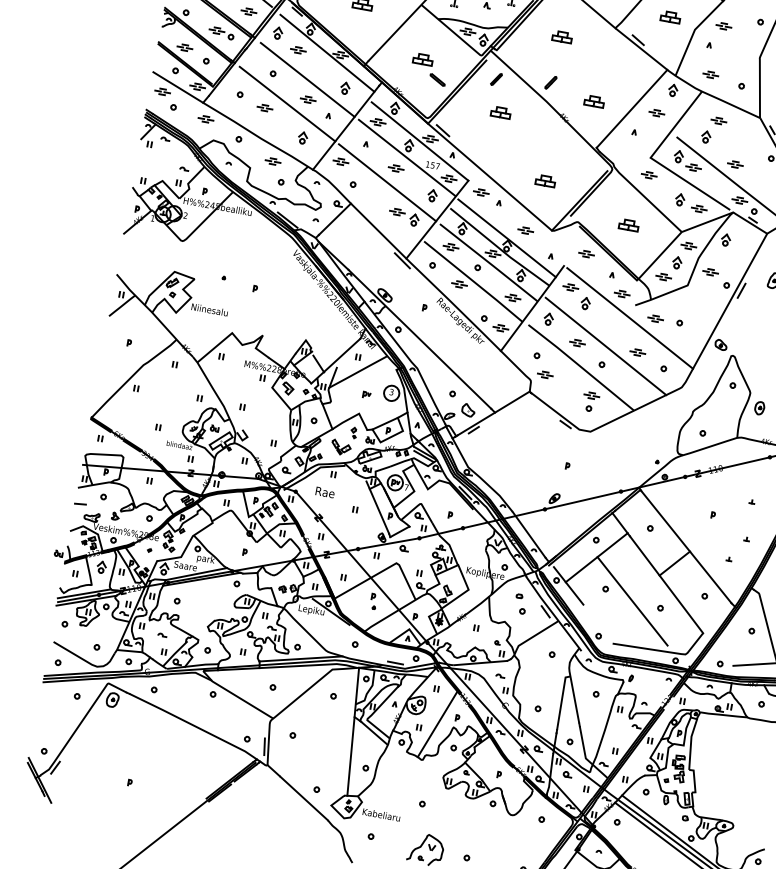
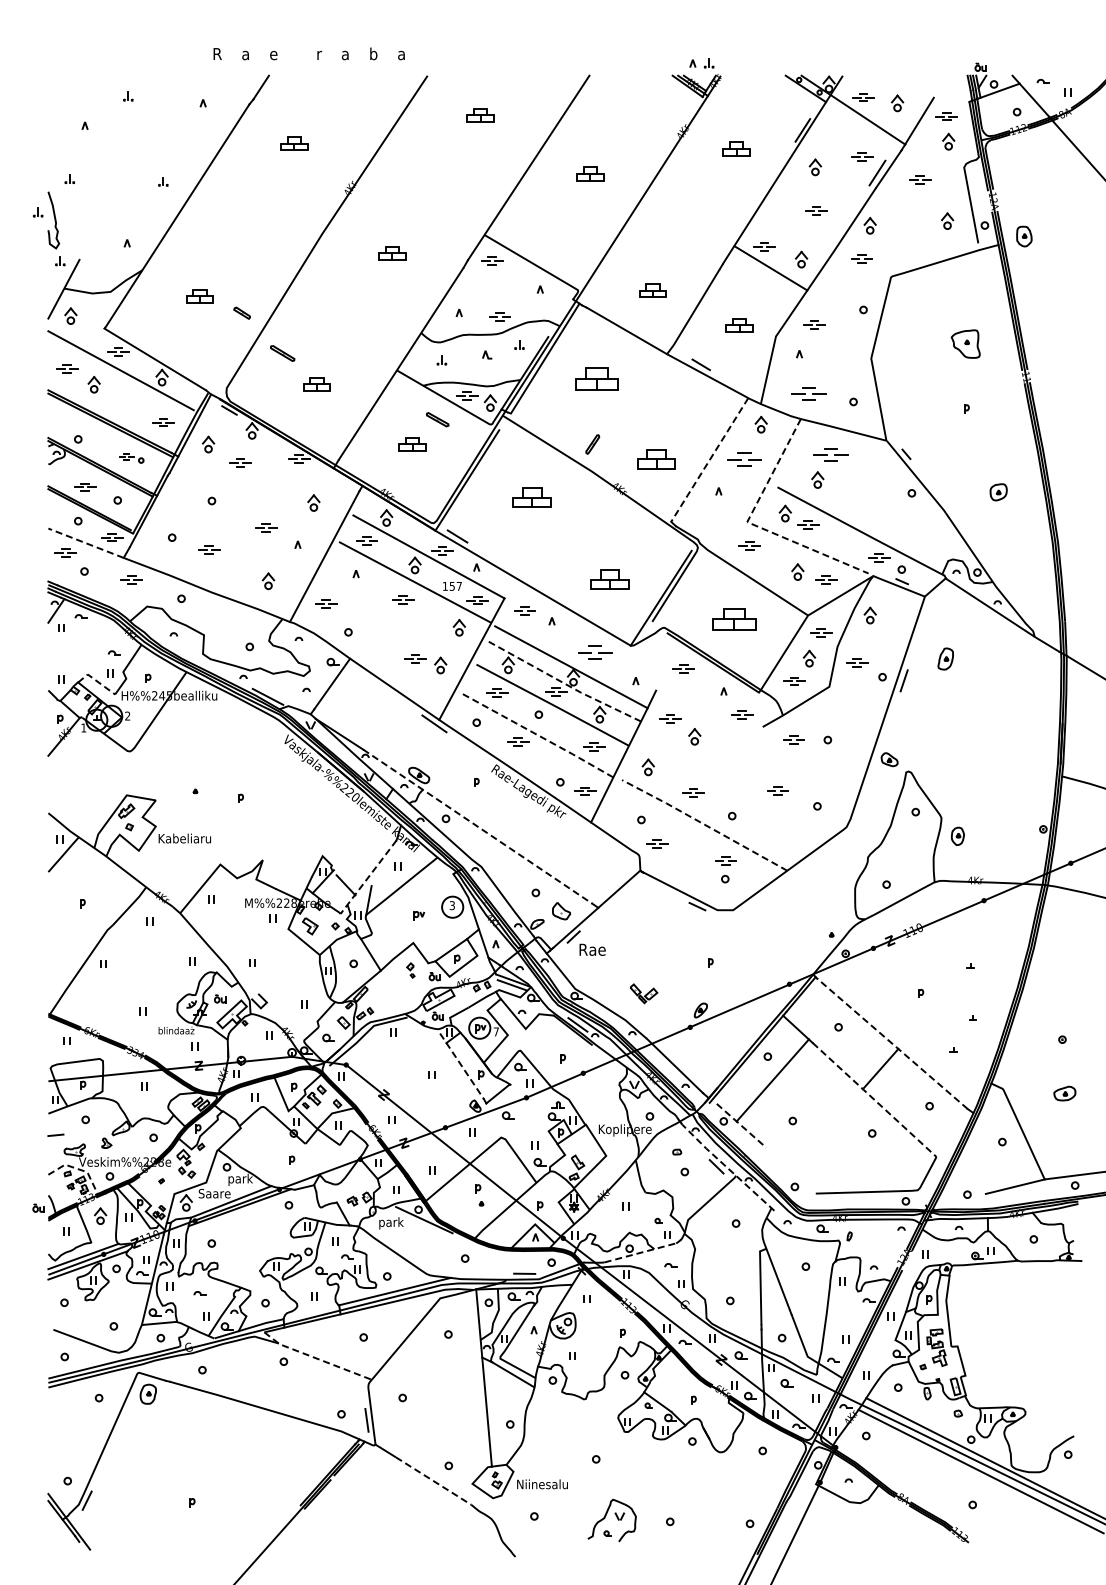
part: (221, 33) -> (131, 458), size x0.7
part: (561, 37) -> (596, 379), size x1.6
line: (327, 53) -> (280, 459), removed
part: (710, 74) -> (808, 393), size x1.6
line: (307, 79) -> (260, 500), removed
part: (437, 79) -> (437, 419), moved
part: (496, 79) -> (517, 453), removed
line: (177, 87) -> (85, 543), solid -> dashed
part: (594, 101) -> (656, 459), size x1.4
line: (287, 103) -> (238, 538), removed
line: (631, 109) -> (709, 460), solid -> dashed
part: (500, 112) -> (531, 497), size x1.4
part: (656, 113) -> (744, 459), size x1.6
part: (719, 120) -> (831, 454), size x1.6
line: (654, 160) -> (753, 524), solid -> dashed
part: (273, 161) -> (233, 620), removed
part: (735, 164) -> (864, 509), removed
part: (545, 180) -> (609, 579), size x1.4
line: (387, 182) -> (394, 620), removed
line: (167, 186) -> (95, 680), solid -> dashed
part: (629, 225) -> (734, 619), size x1.6
part: (525, 230) -> (594, 651), size x1.6
line: (499, 248) -> (563, 682), solid -> dashed
line: (474, 281) -> (537, 734), solid -> dashed
text: (210, 310) -> (185, 838), Niinesalu -> Kabeliaru
line: (629, 318) -> (758, 746), removed
line: (420, 339) -> (478, 826), solid -> dashed
line: (605, 345) -> (732, 789), removed
line: (335, 361) -> (368, 877), solid -> dashed
line: (580, 366) -> (703, 824), solid -> dashed
part: (341, 447) -> (644, 993), moved
text: (325, 492) -> (592, 949), moved
line: (378, 507) -> (462, 1066), solid -> dashed
line: (92, 531) -> (79, 1169), solid -> dashed
line: (686, 546) -> (892, 1043), solid -> dashed
line: (667, 585) -> (875, 1100), solid -> dashed
line: (568, 586) -> (741, 1126), solid -> dashed
line: (632, 600) -> (832, 1130), removed
text: (311, 610) -> (397, 1223), Lepiku -> park
line: (552, 613) -> (726, 1167), solid -> dashed
line: (481, 663) -> (642, 1252), solid -> dashed
line: (236, 696) -> (315, 1358), solid -> dashed
line: (437, 724) -> (597, 1346), removed
line: (303, 798) -> (433, 1481), solid -> dashed
text: (381, 815) -> (543, 1484), Kabeliaru -> Niinesalu

